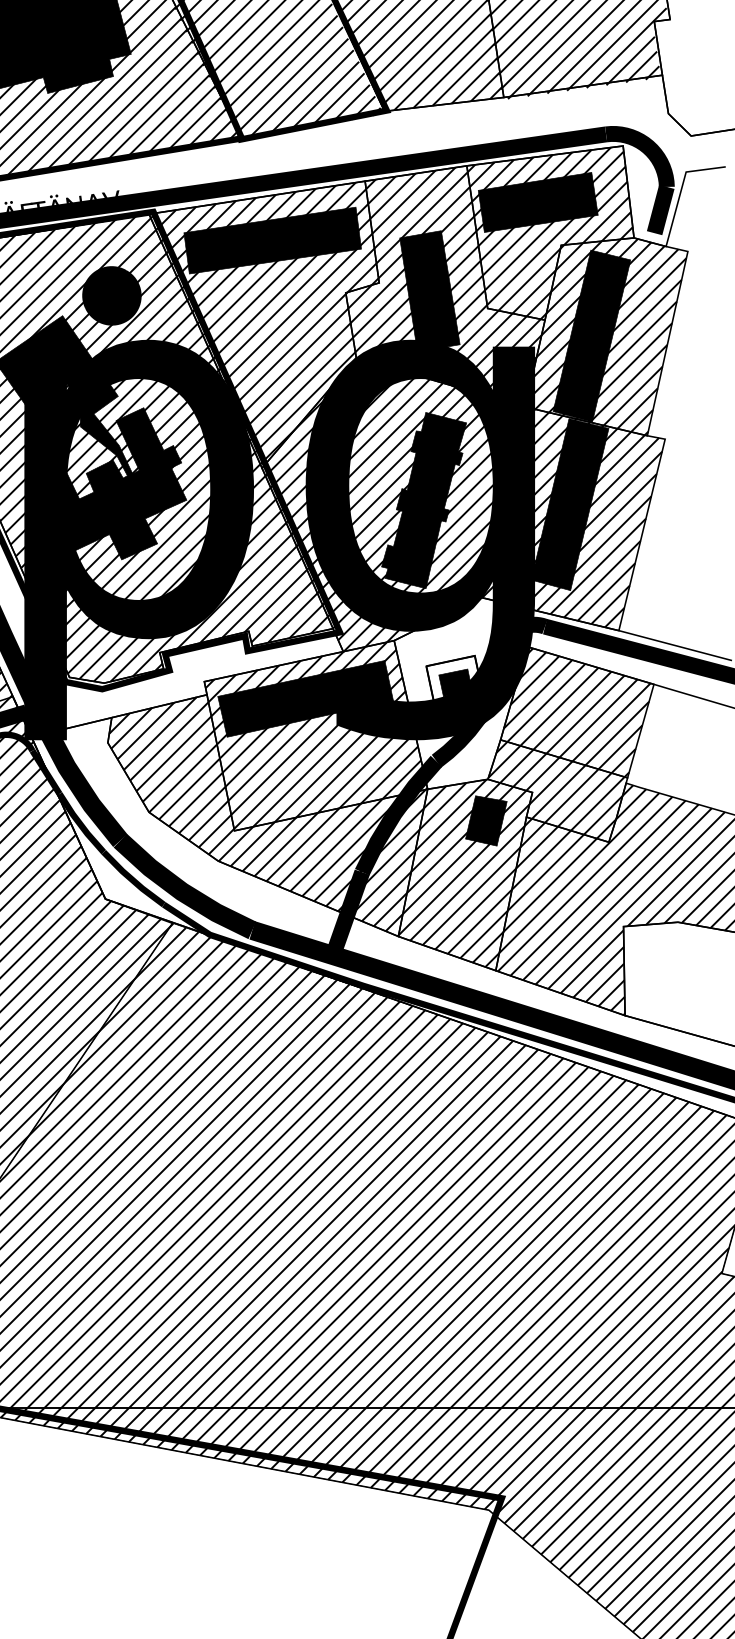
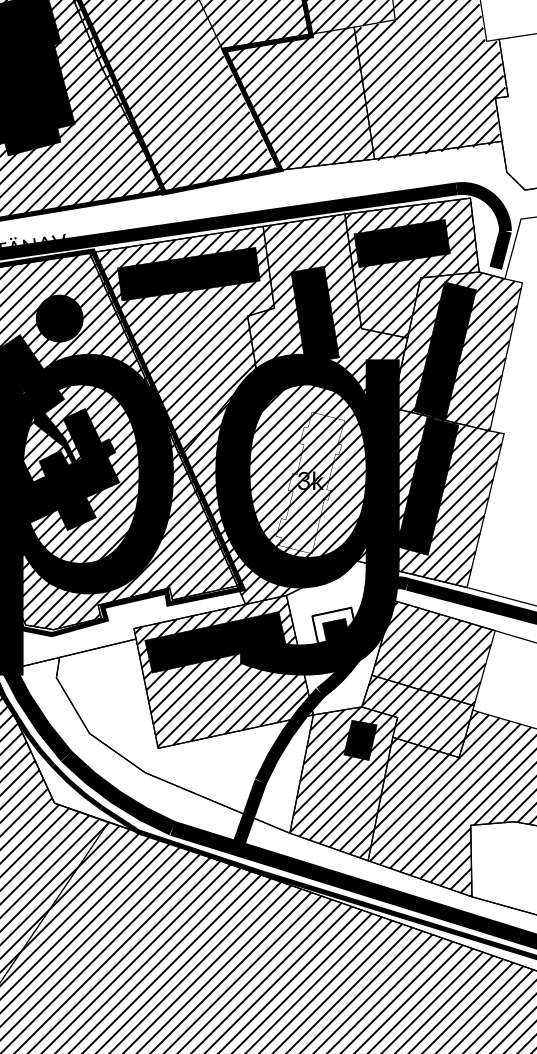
fill: (423, 500) -> (310, 482), removed
hatch: (267, 816) -> (184, 736), removed

